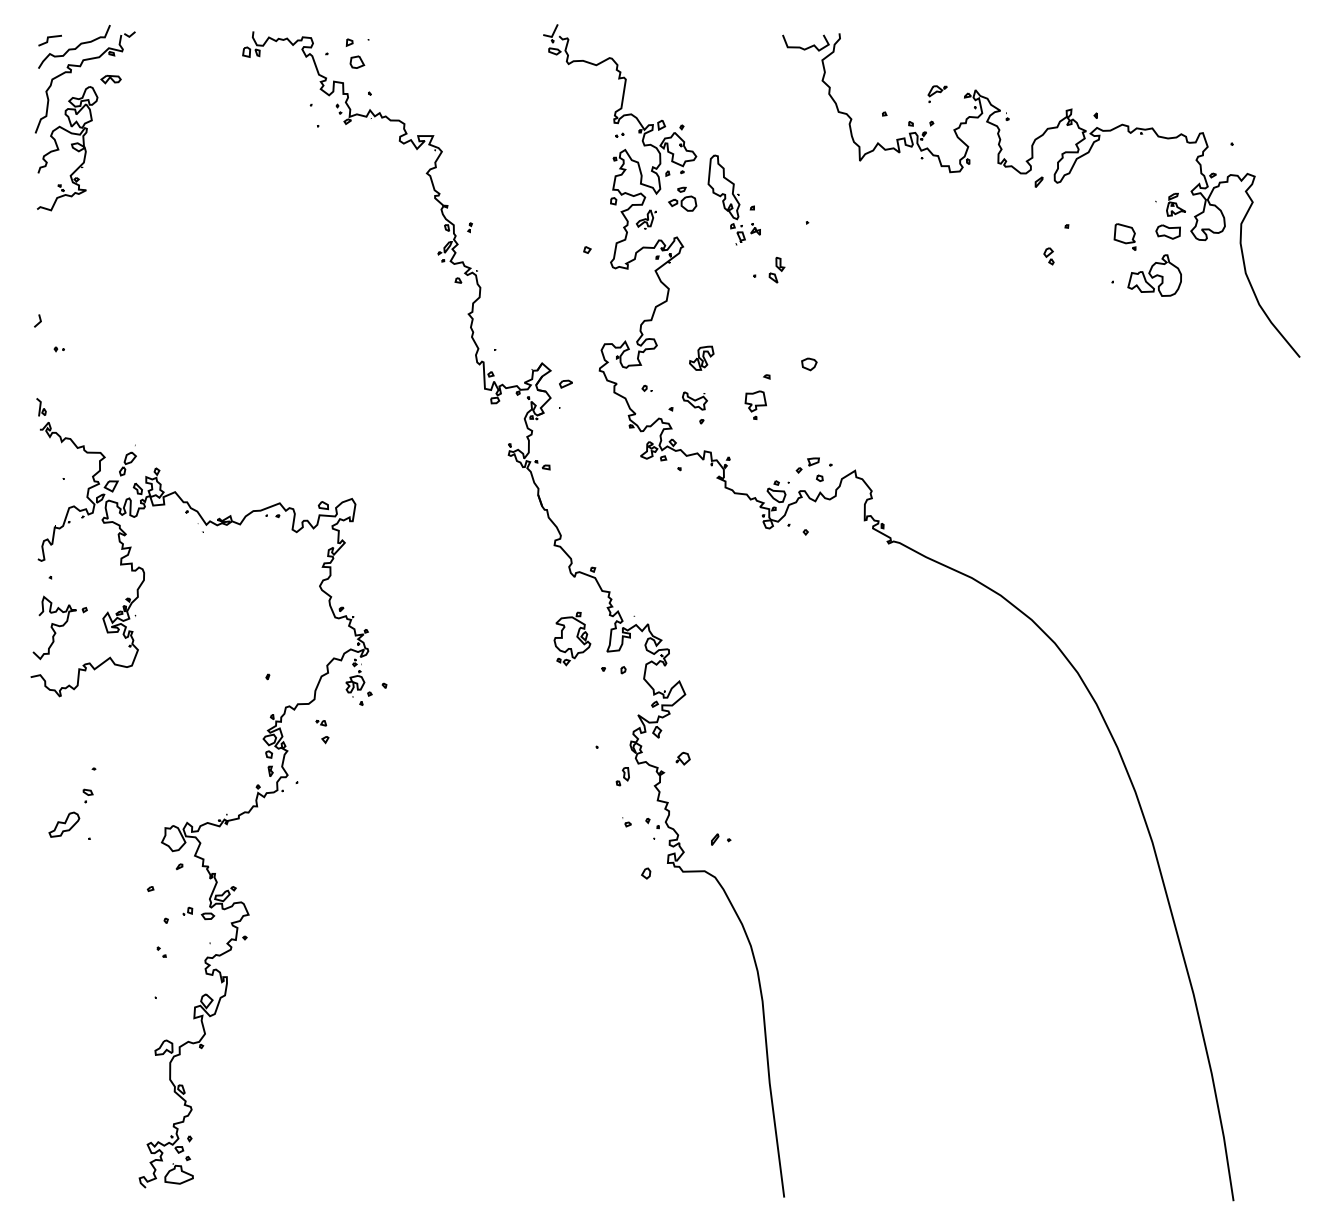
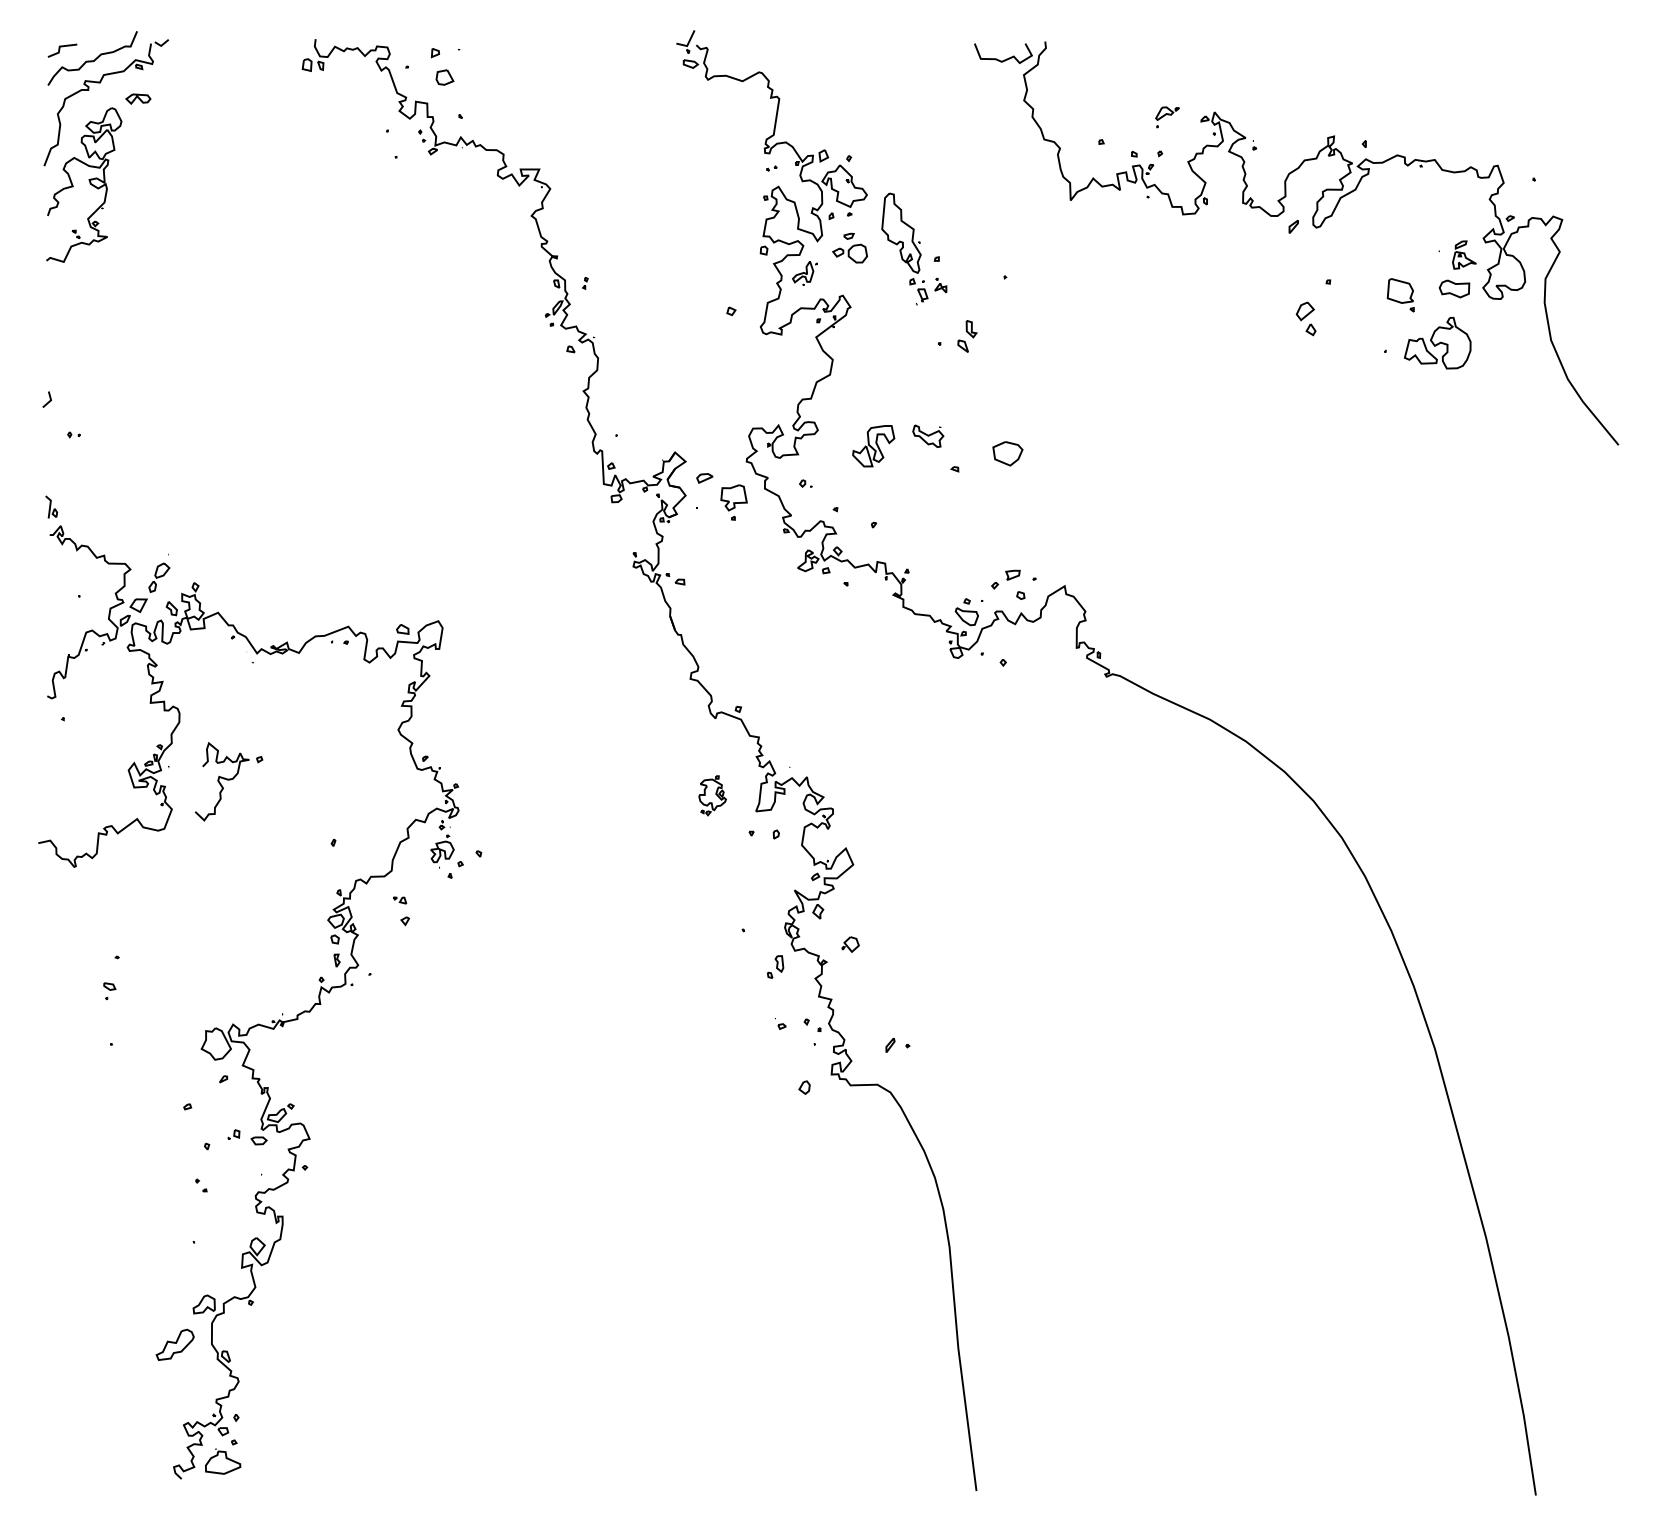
part: (1048, 256) -> (1305, 319), size x1.6
part: (701, 357) -> (873, 445), size x1.4
part: (809, 364) -> (1007, 453), size x1.6
part: (695, 400) -> (928, 435), moved
part: (755, 405) -> (733, 502), moved
part: (59, 627) -> (228, 781), moved
part: (572, 638) -> (712, 795), size x0.6
part: (63, 824) -> (174, 1344), moved

